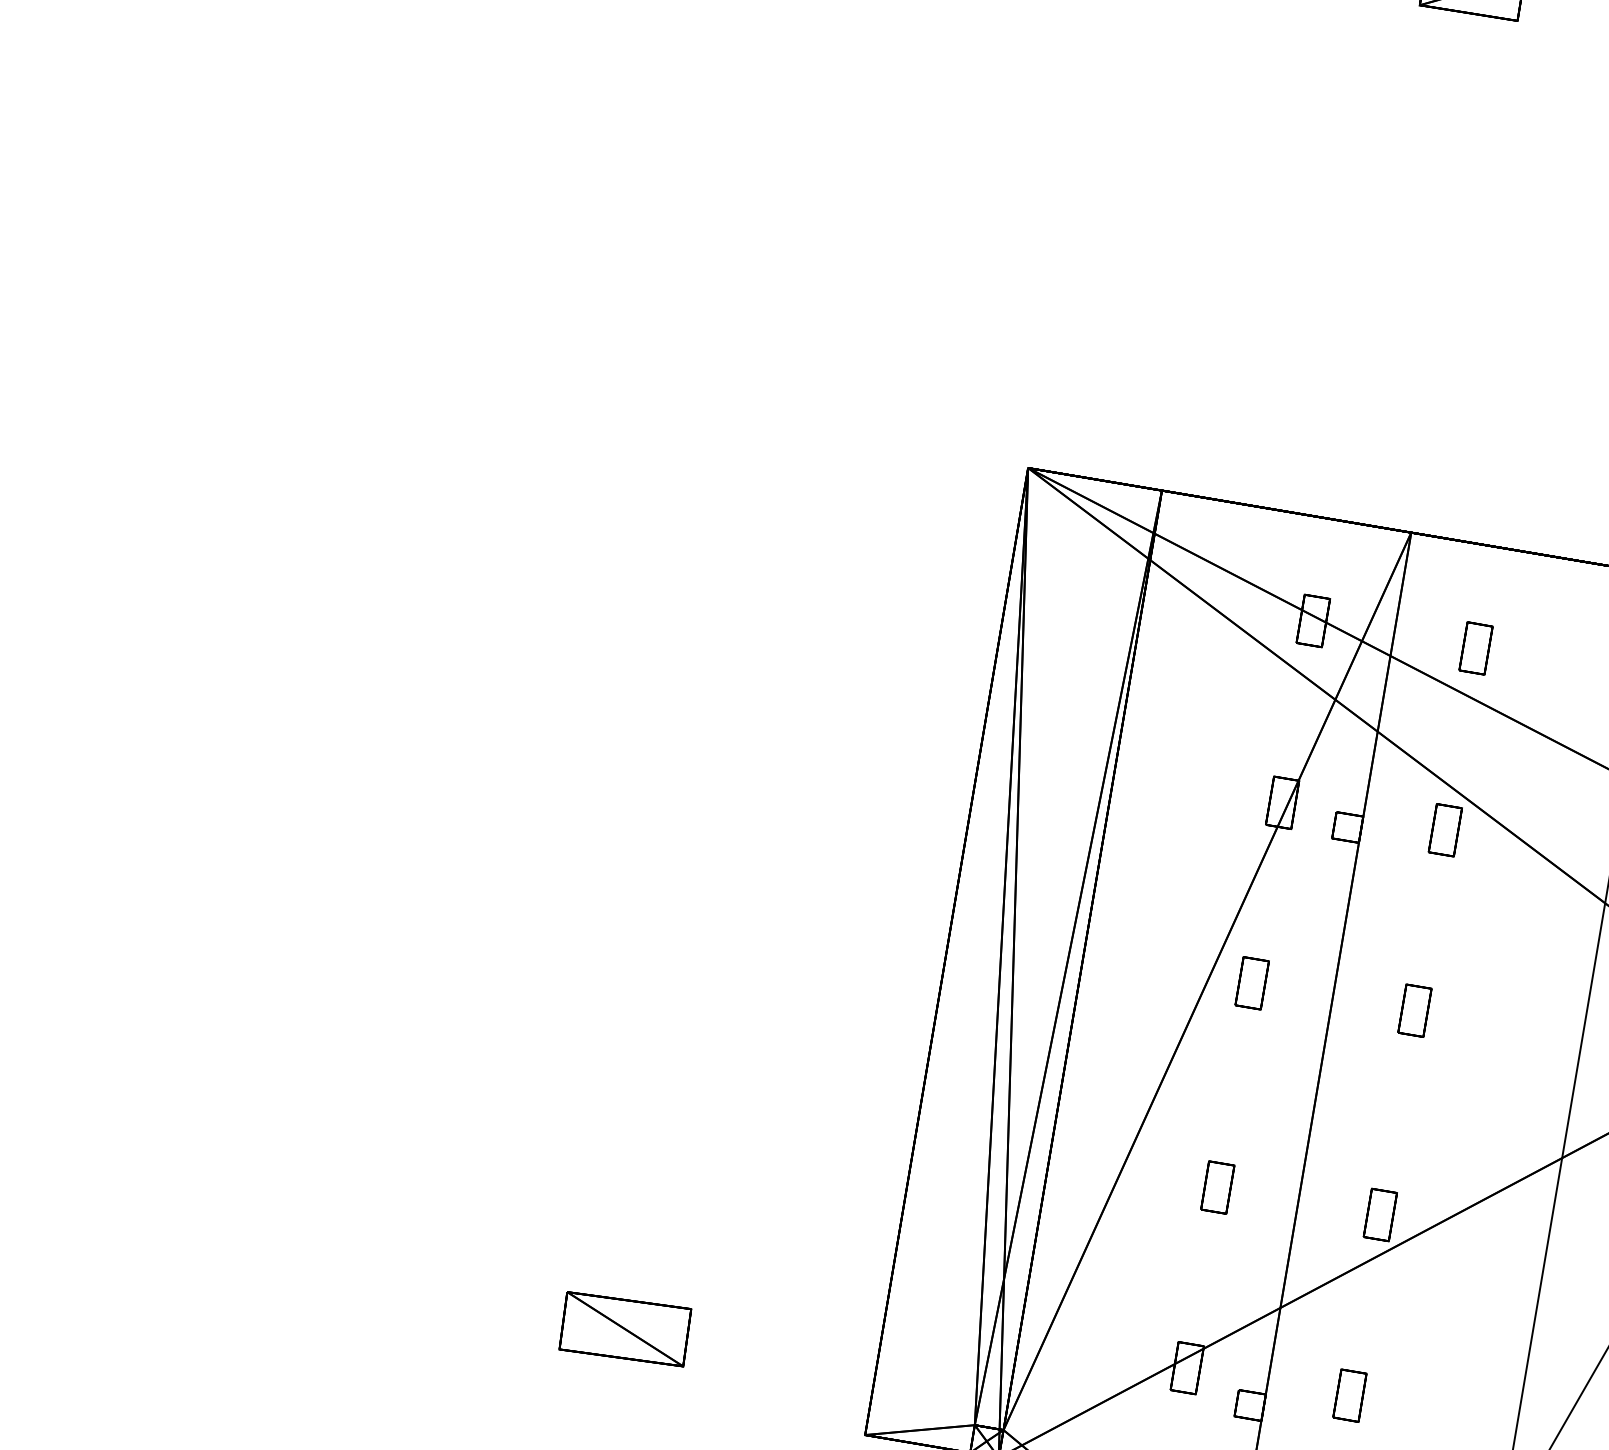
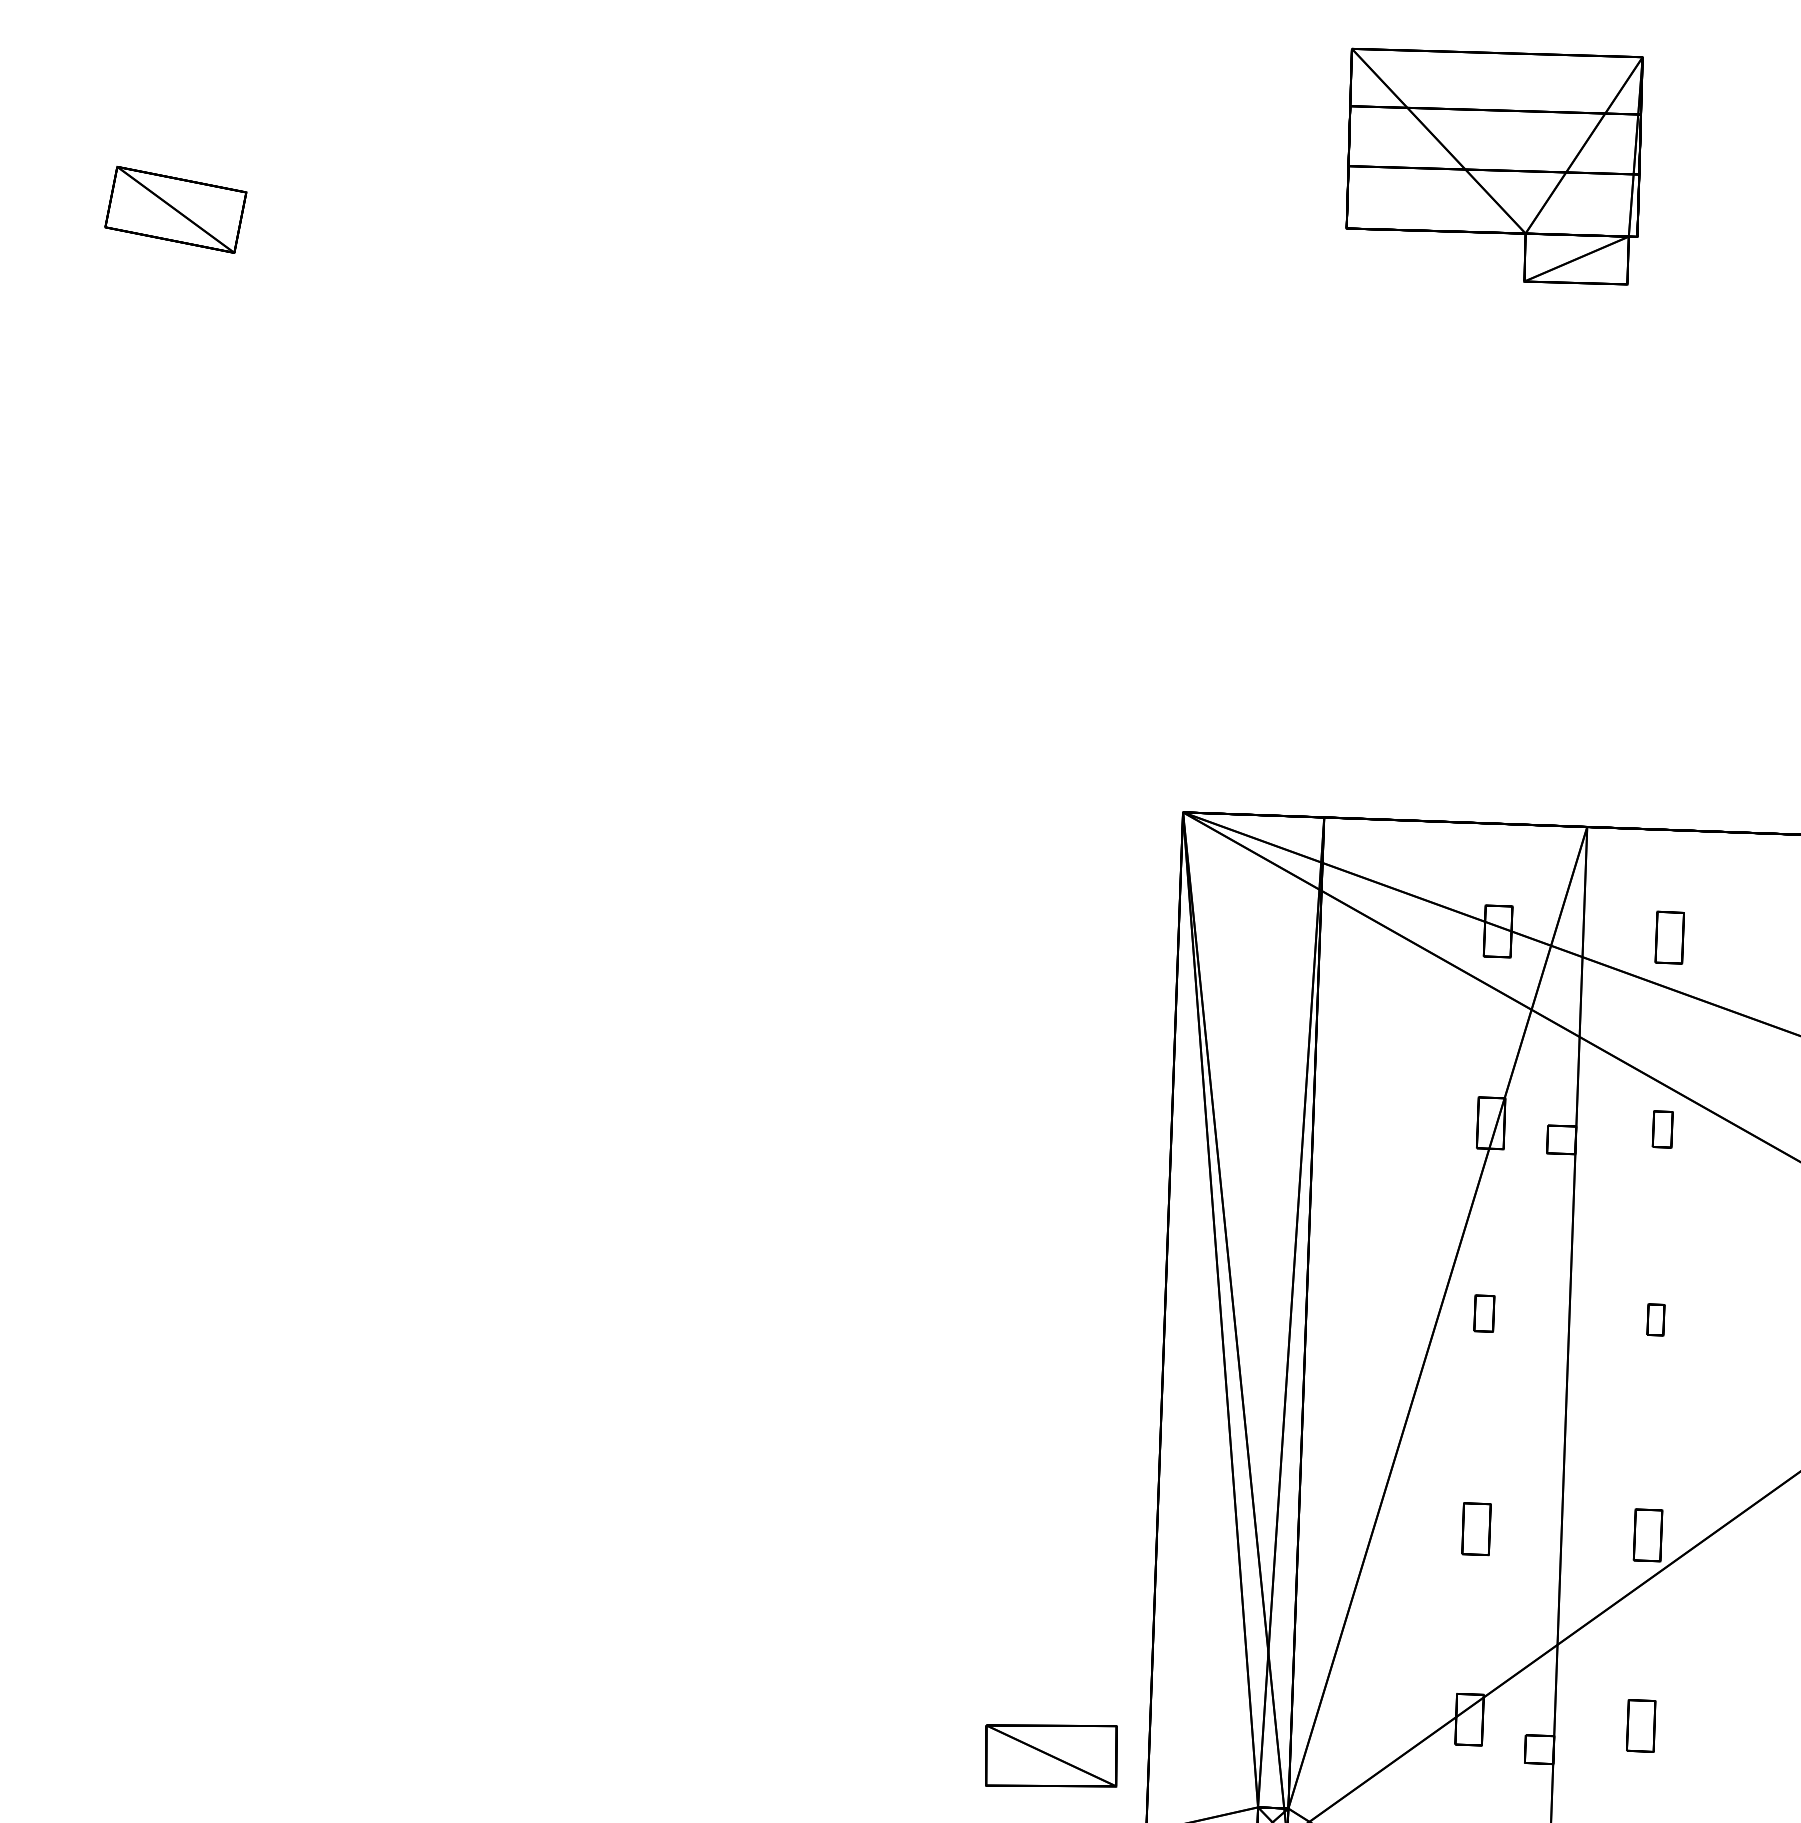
part: (1445, 830) -> (1662, 1129), size x0.7
part: (1252, 983) -> (1484, 1313), size x0.7
part: (1414, 1010) -> (1655, 1319), size x0.6
part: (625, 1328) -> (1051, 1755), moved

